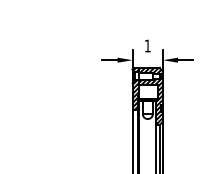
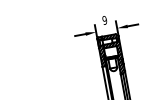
text: (147, 45) -> (104, 20), 1 -> 9

